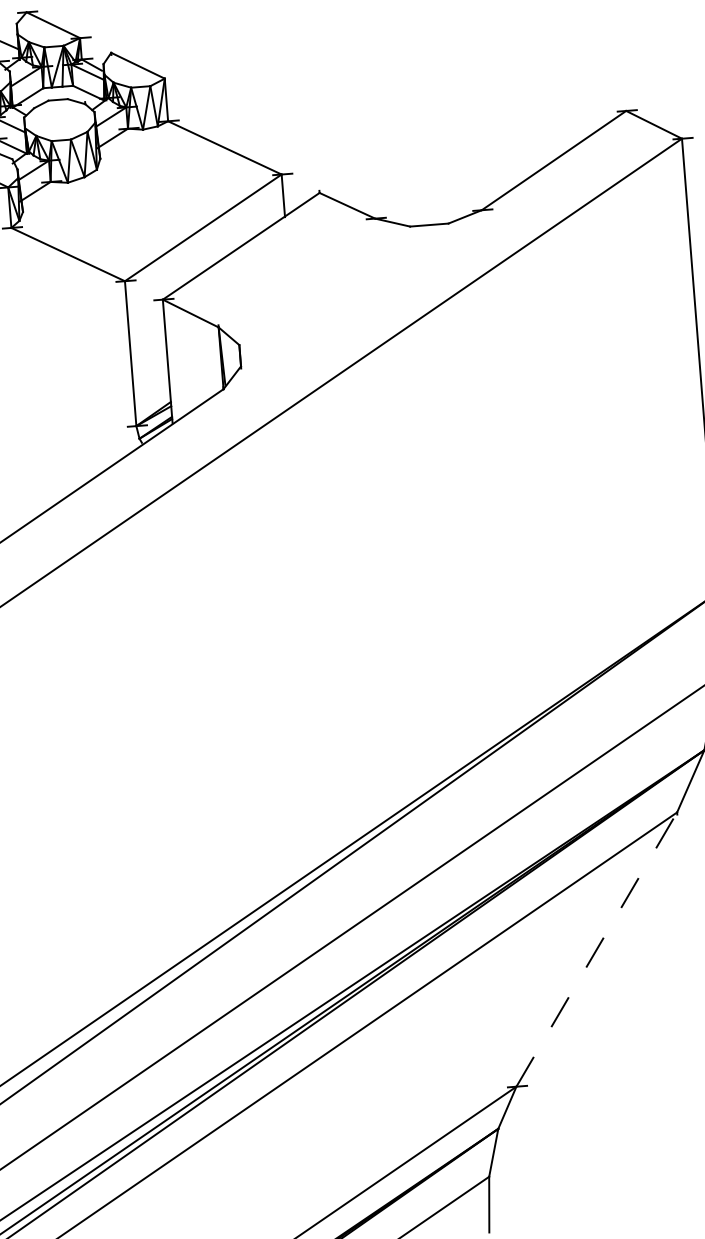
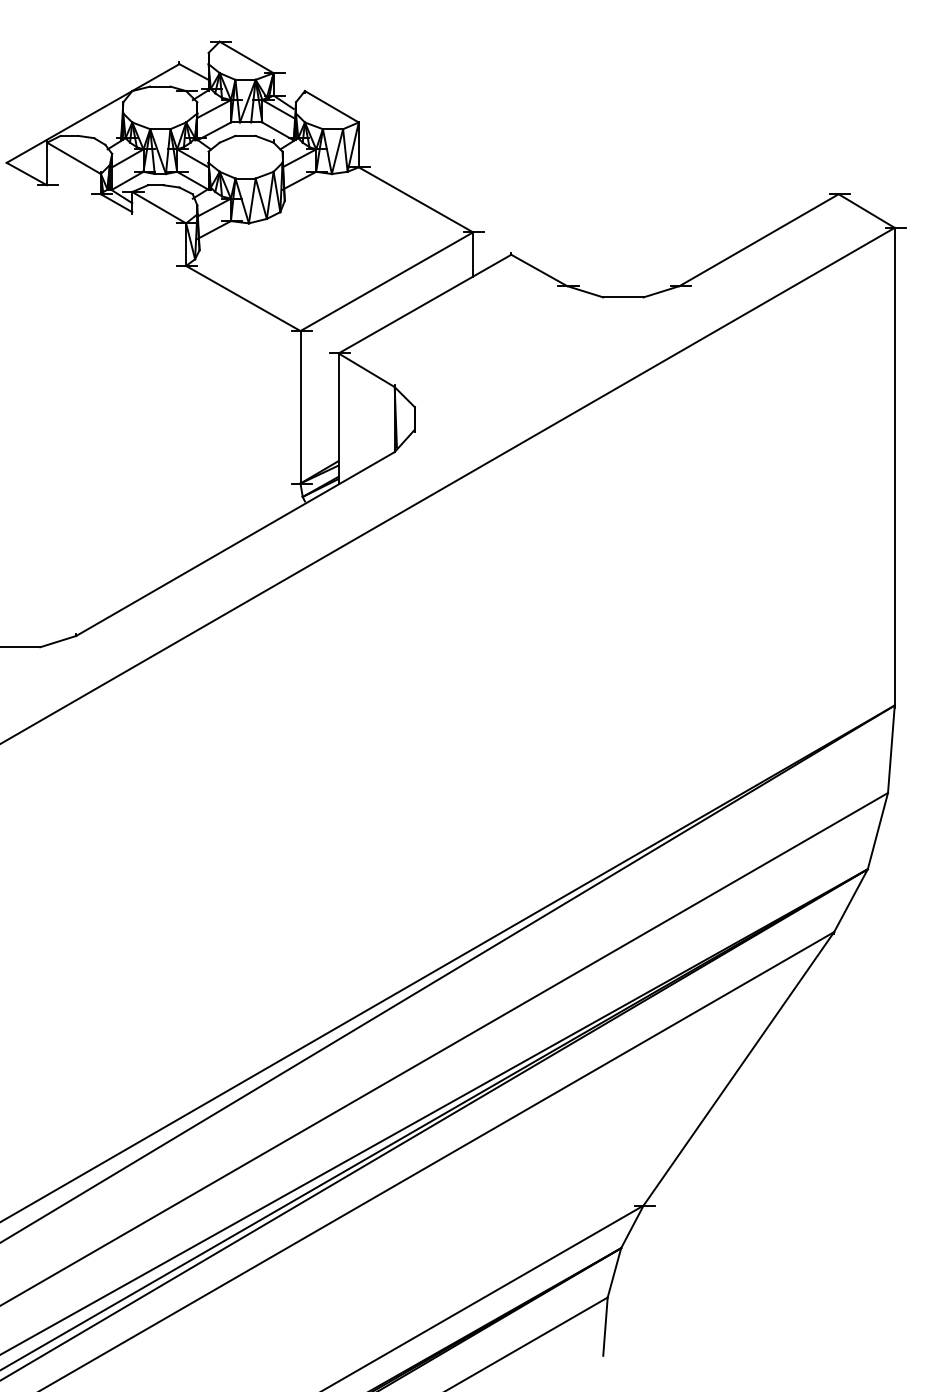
line: (596, 949) -> (738, 1068), dashed -> solid

